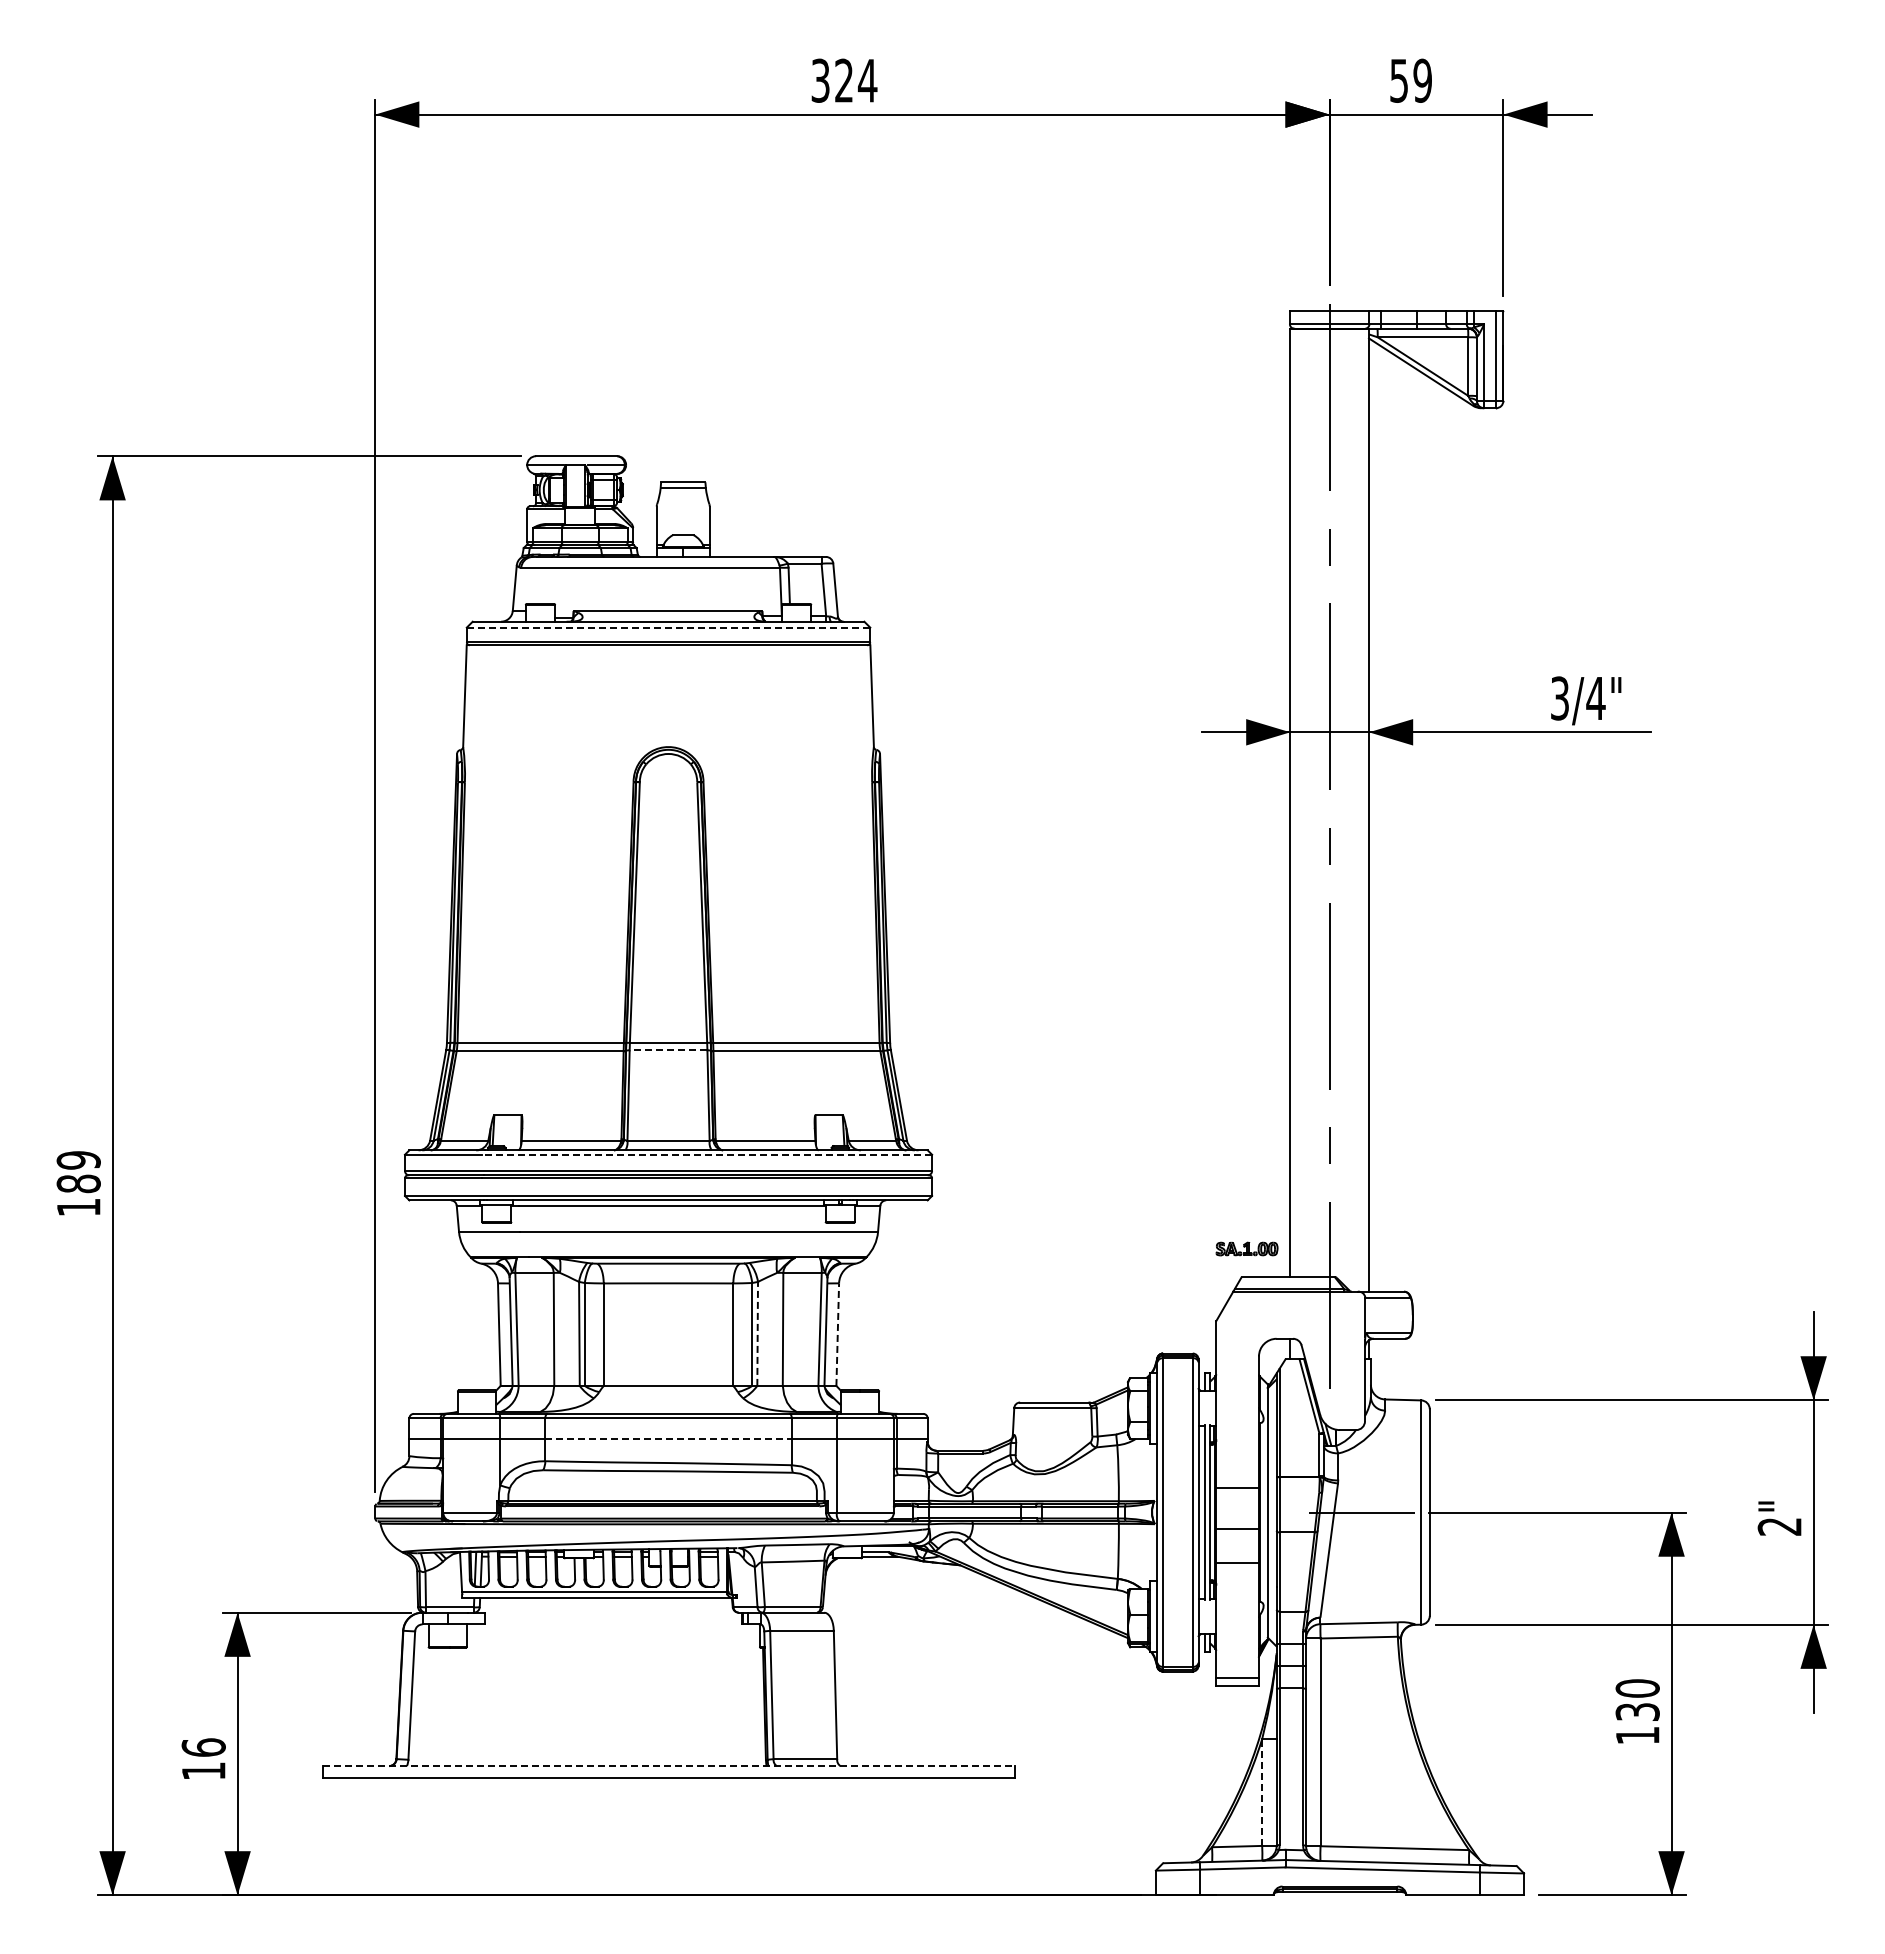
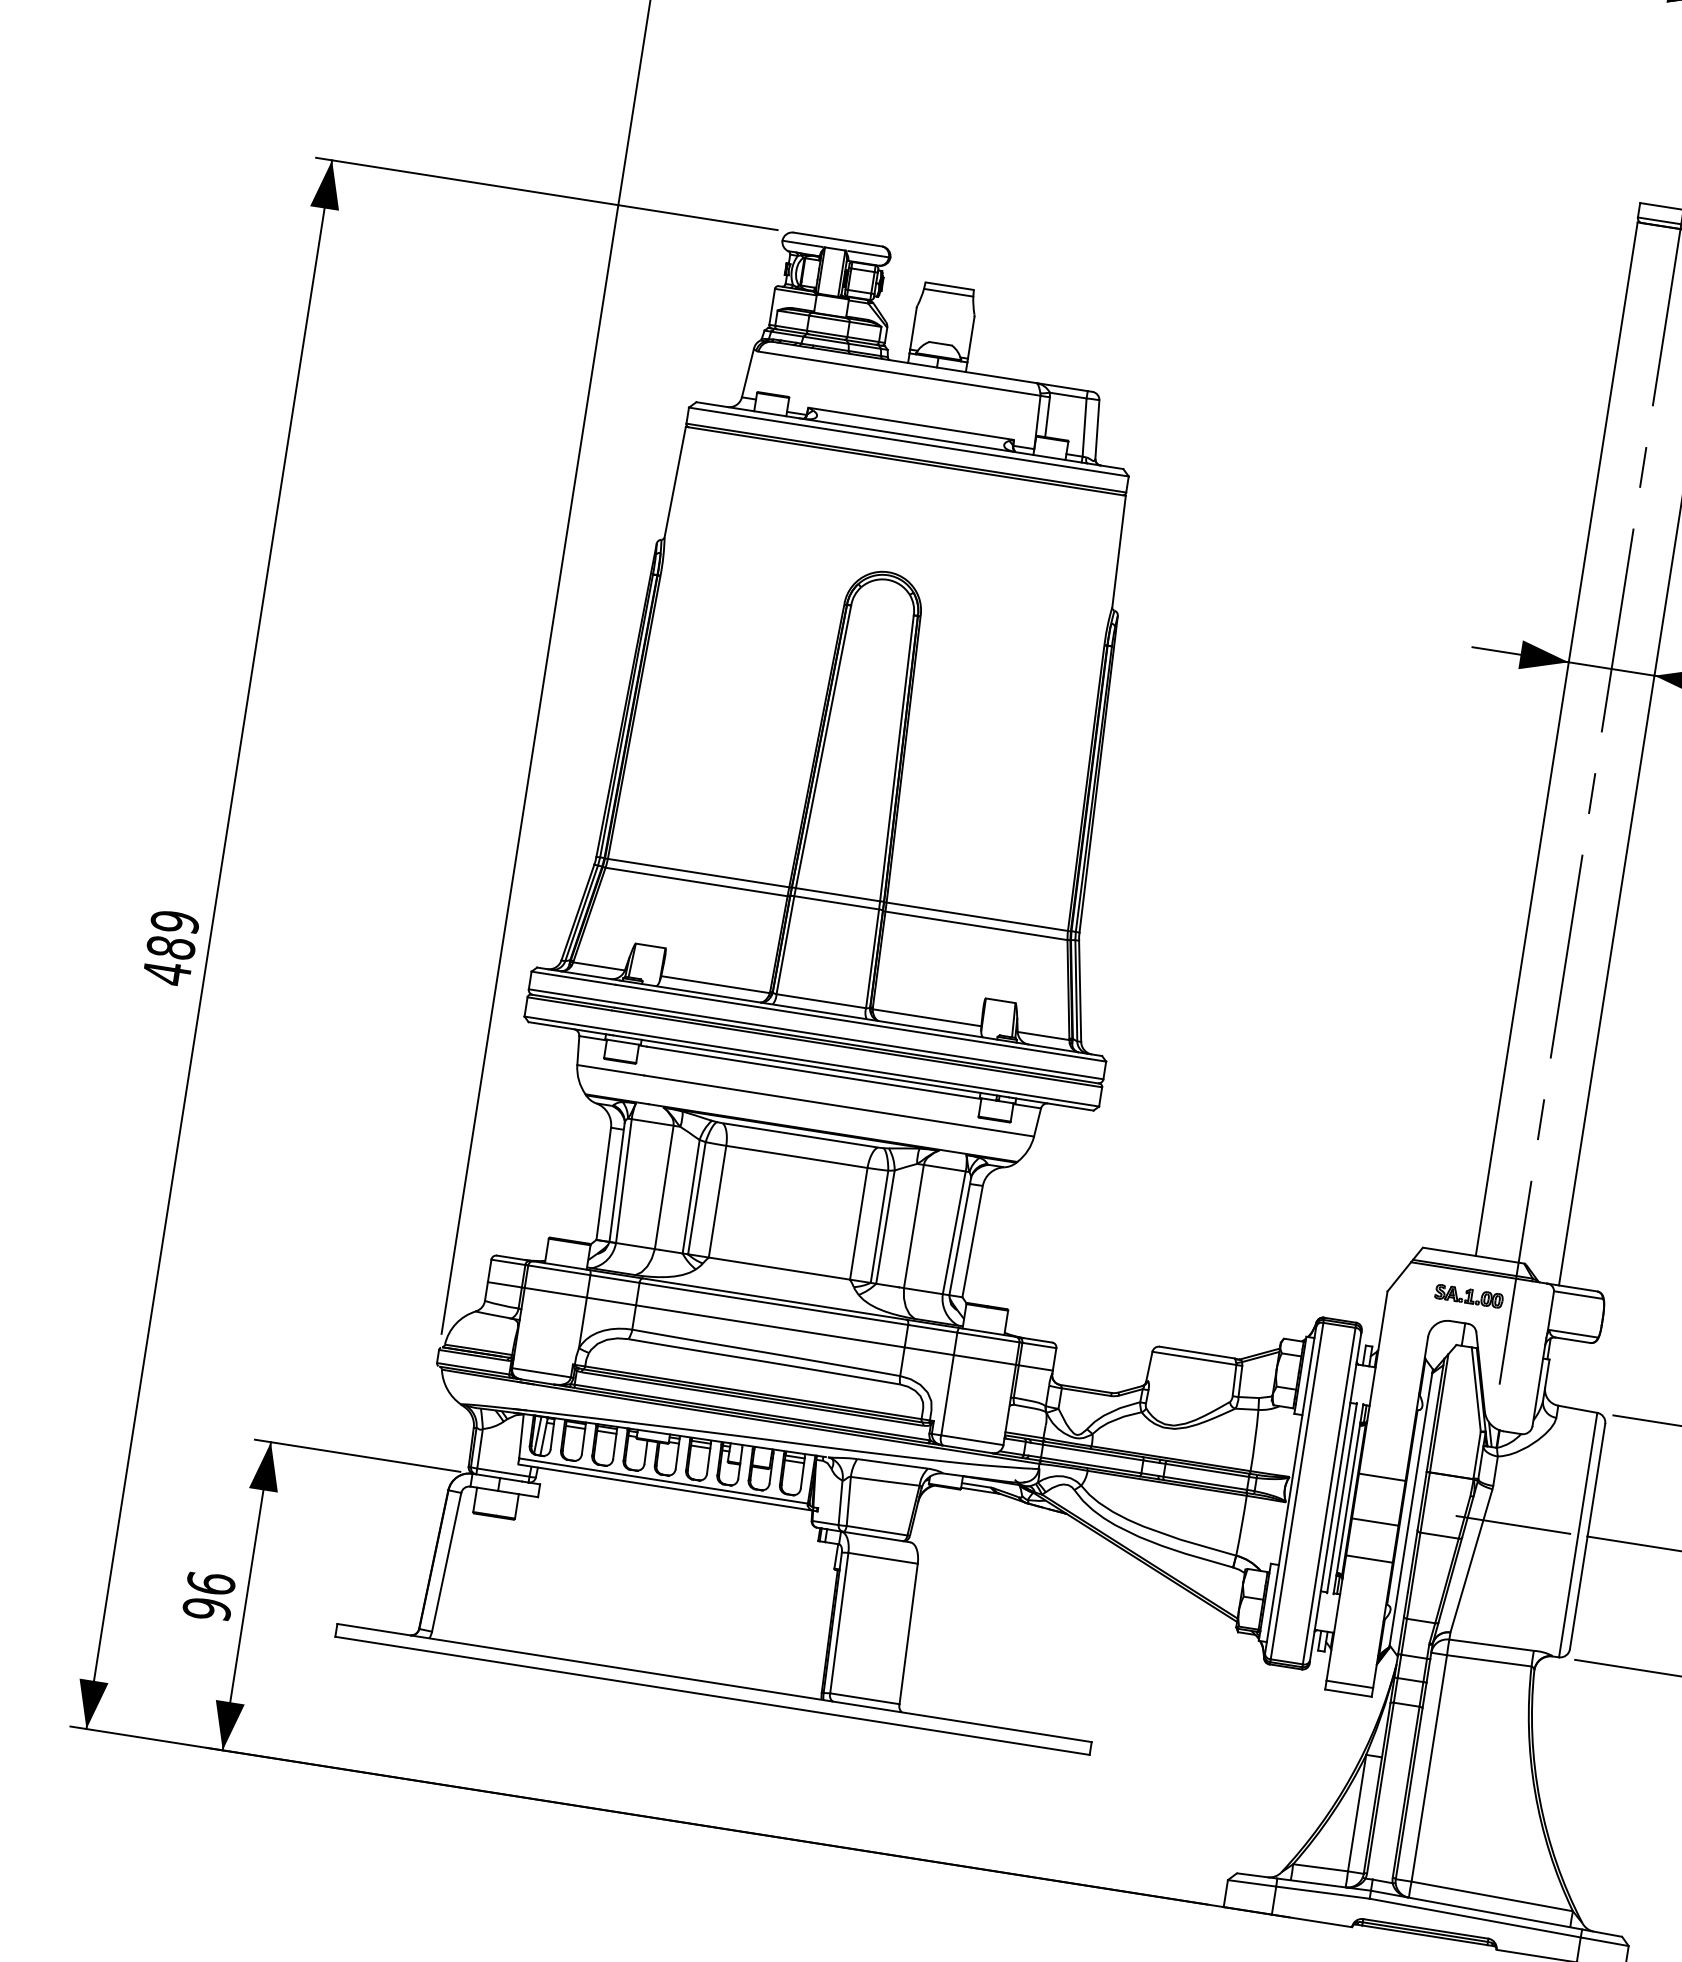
line: (668, 627) -> (908, 441), dashed -> solid
line: (668, 1050) -> (836, 902), dashed -> solid
line: (707, 1154) -> (861, 1023), dashed -> solid
text: (78, 1207) -> (166, 973), 189 -> 489
part: (1246, 1248) -> (1468, 1295), moved
line: (757, 1333) -> (885, 1226), dashed -> solid
line: (837, 1334) -> (972, 1241), dashed -> solid
line: (669, 1438) -> (771, 1326), dashed -> solid
line: (669, 1766) -> (715, 1683), dashed -> solid
text: (203, 1771) -> (206, 1609), 16 -> 96
line: (1262, 1791) -> (1357, 1812), dashed -> solid

